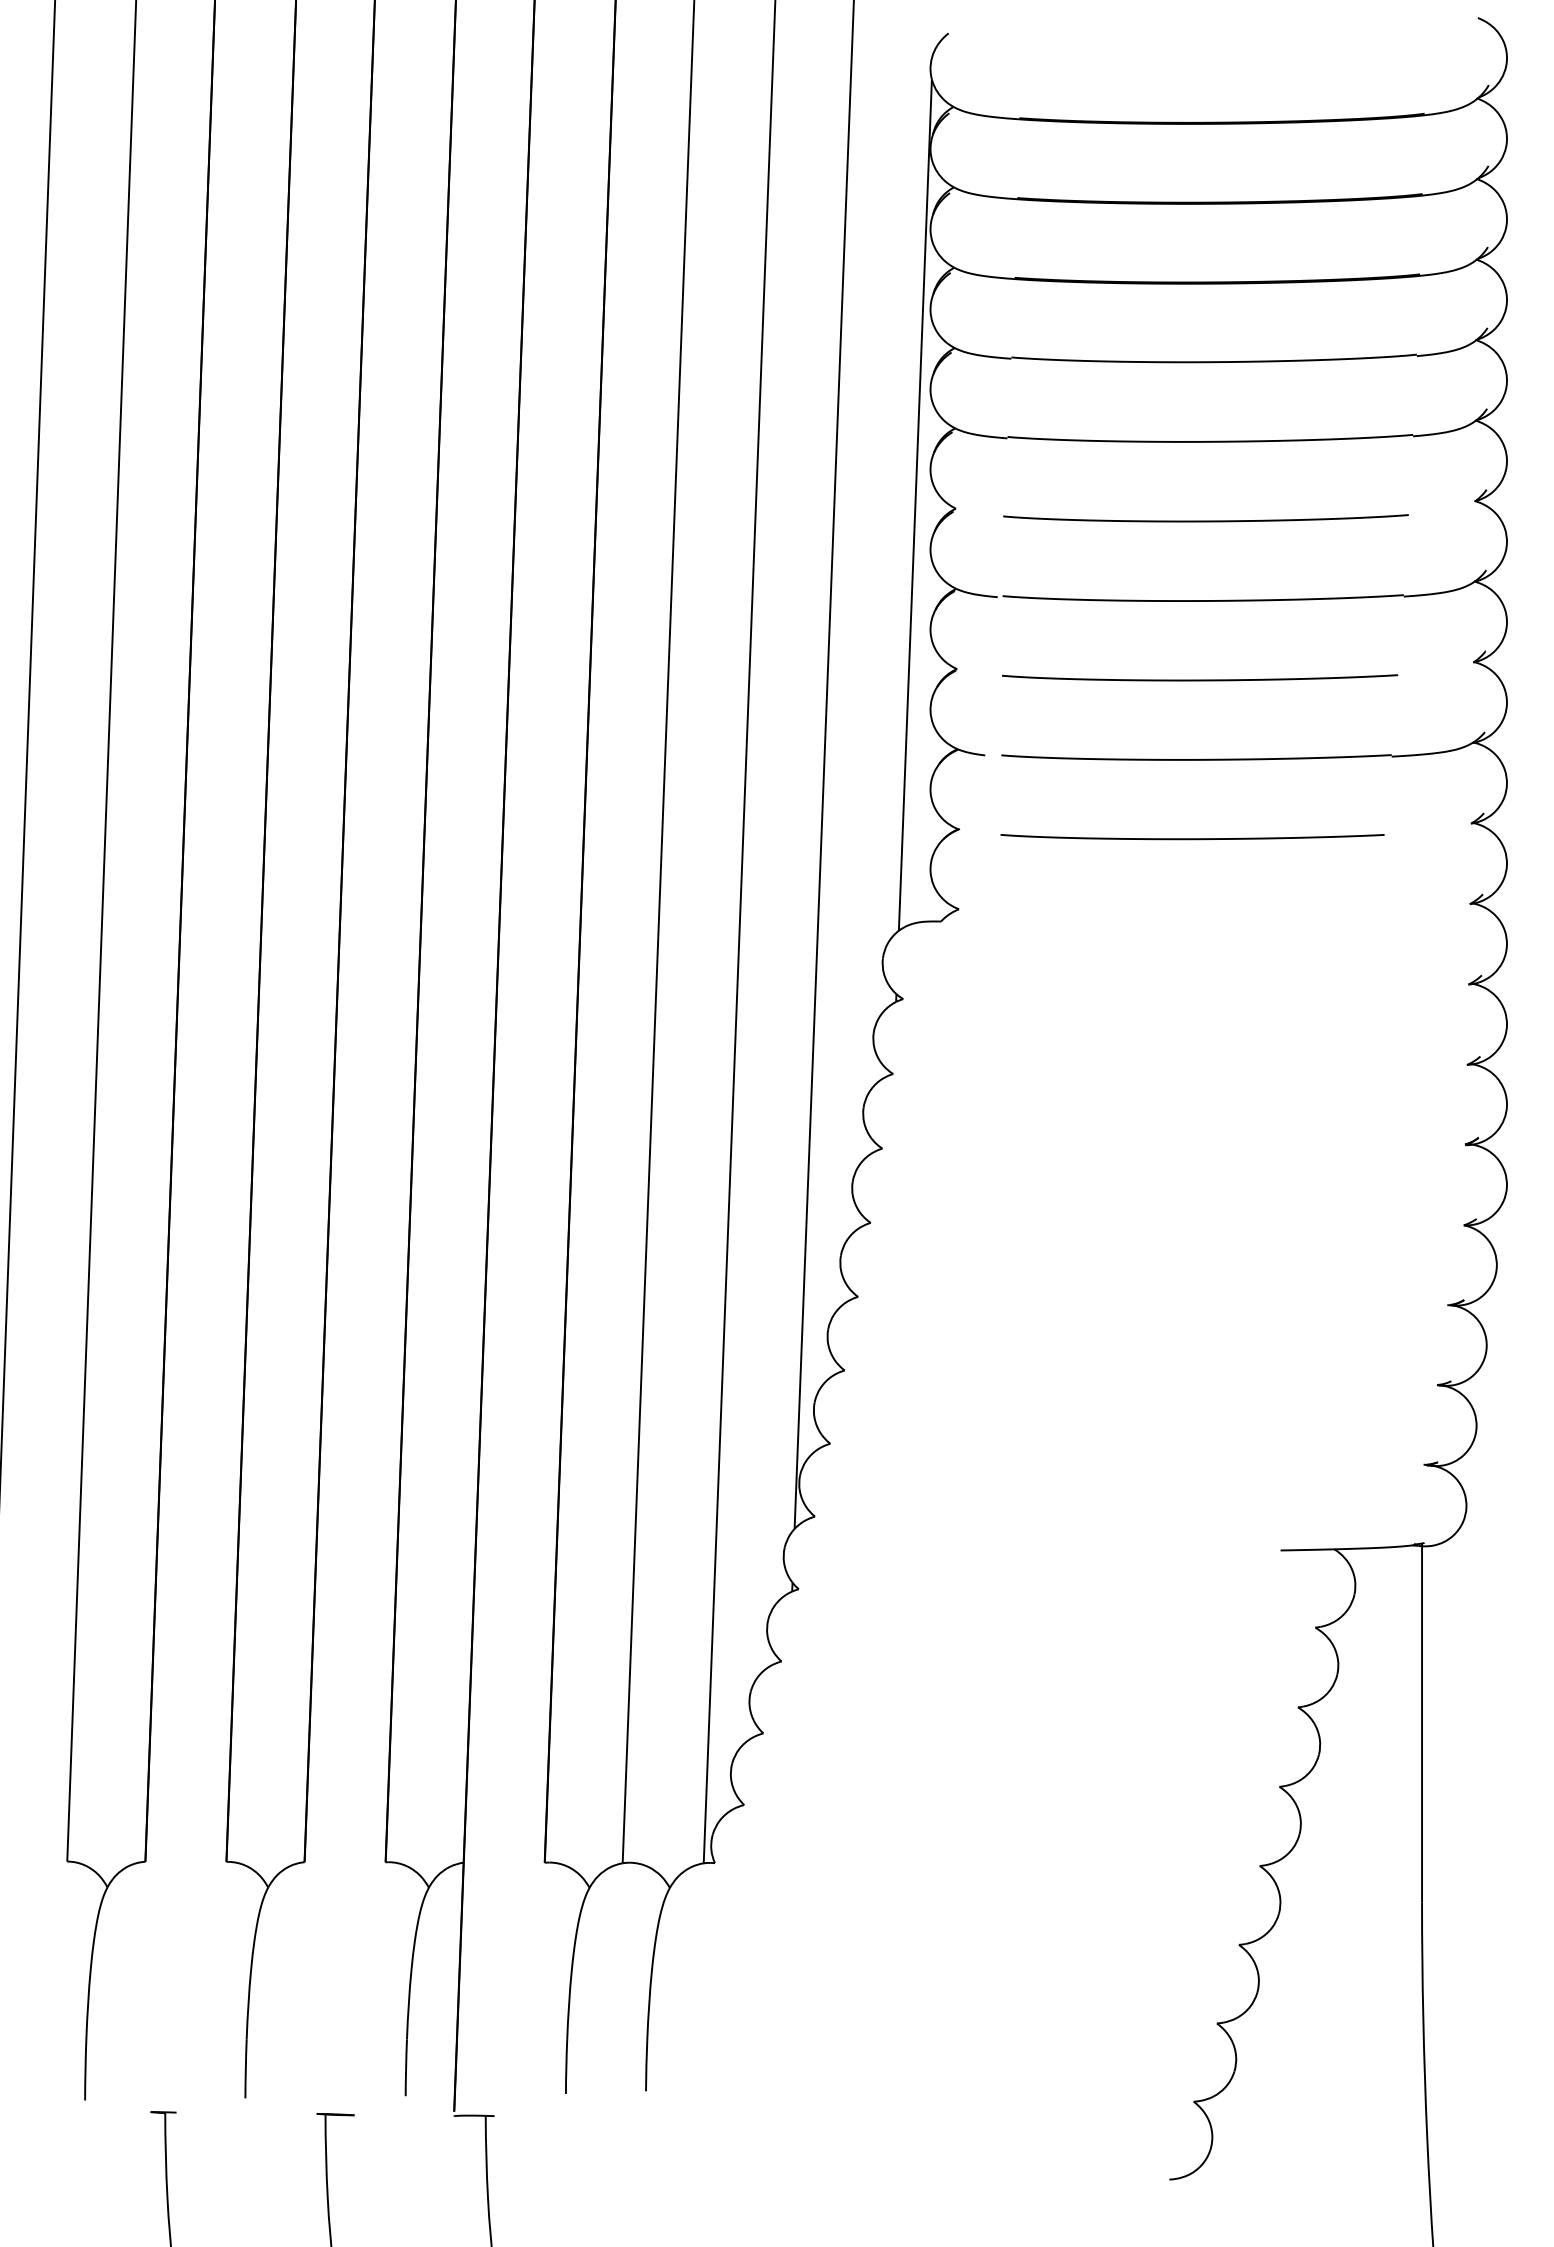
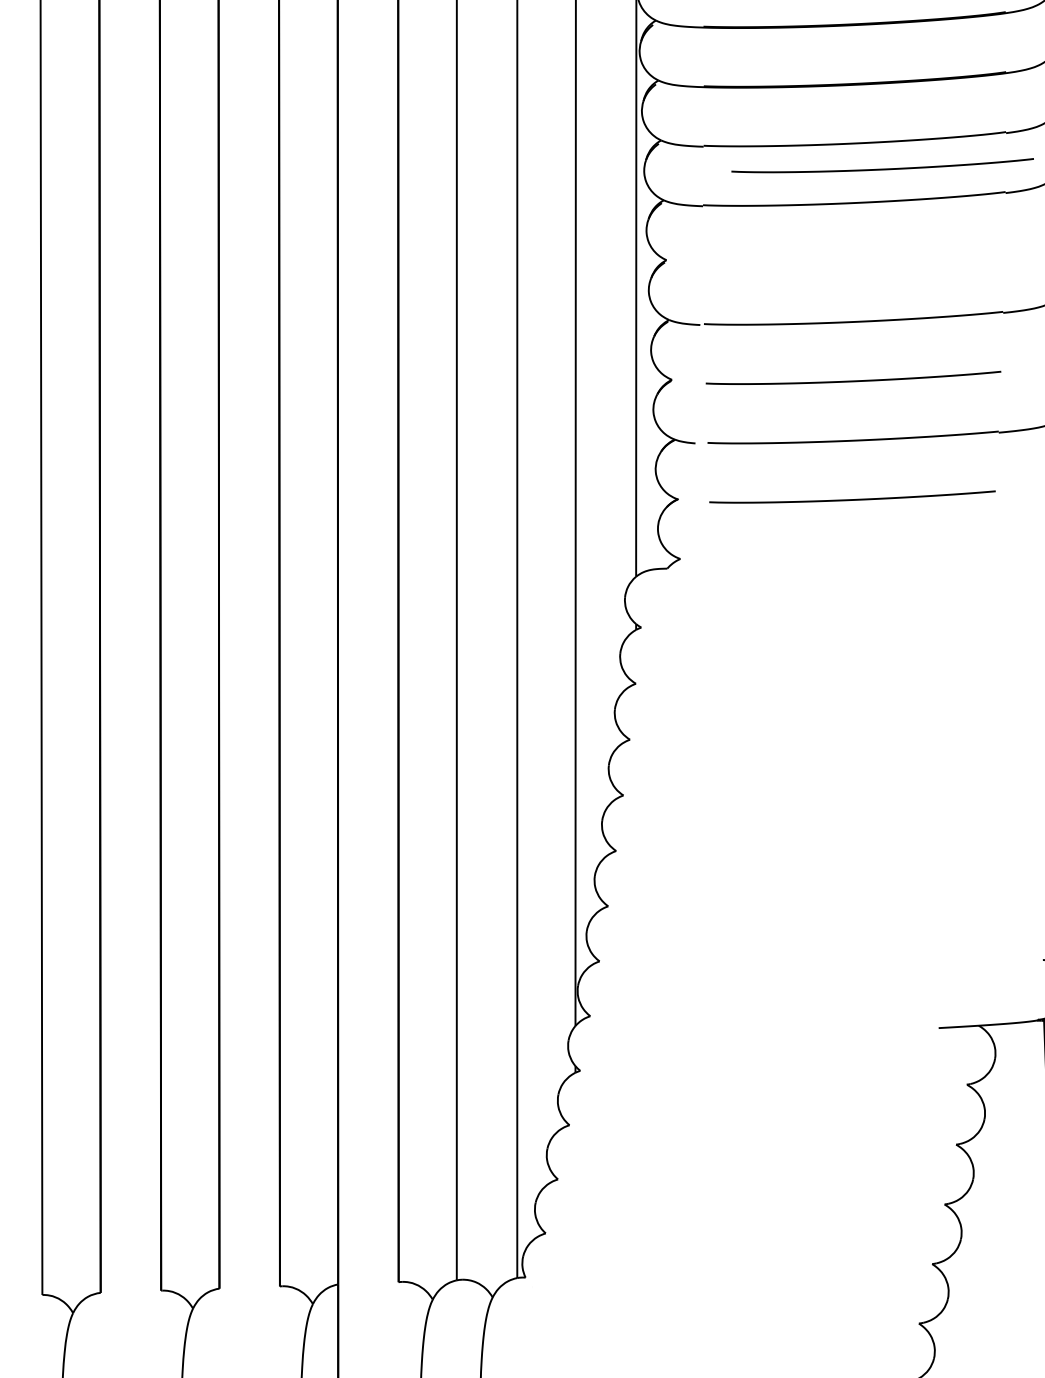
curve: (1205, 520) -> (882, 168), moved

